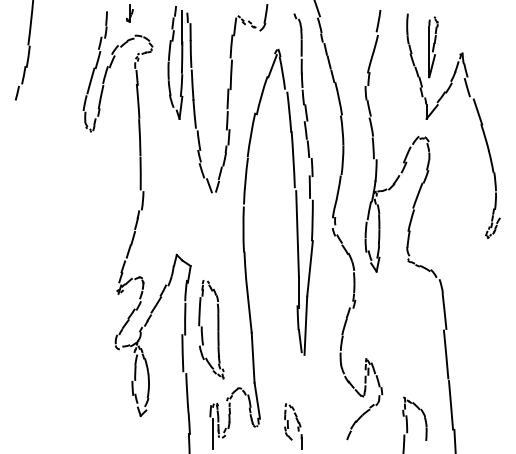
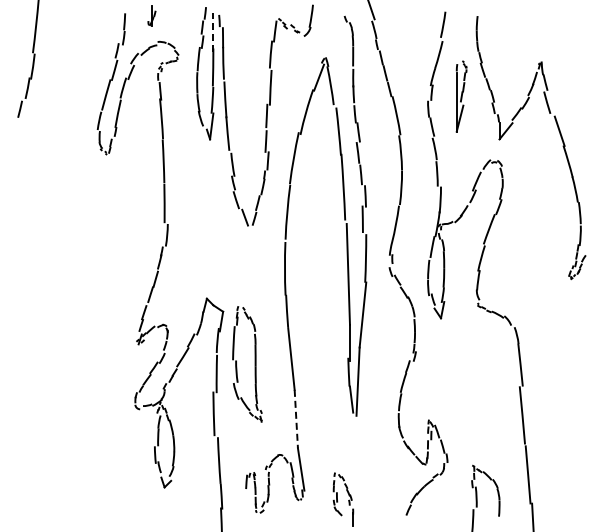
line: (182, 27) -> (213, 32), solid -> dashed
part: (433, 47) -> (461, 96), moved
part: (217, 329) -> (254, 364), moved
line: (253, 358) -> (296, 419), solid -> dashed
line: (213, 433) -> (249, 508), removed

